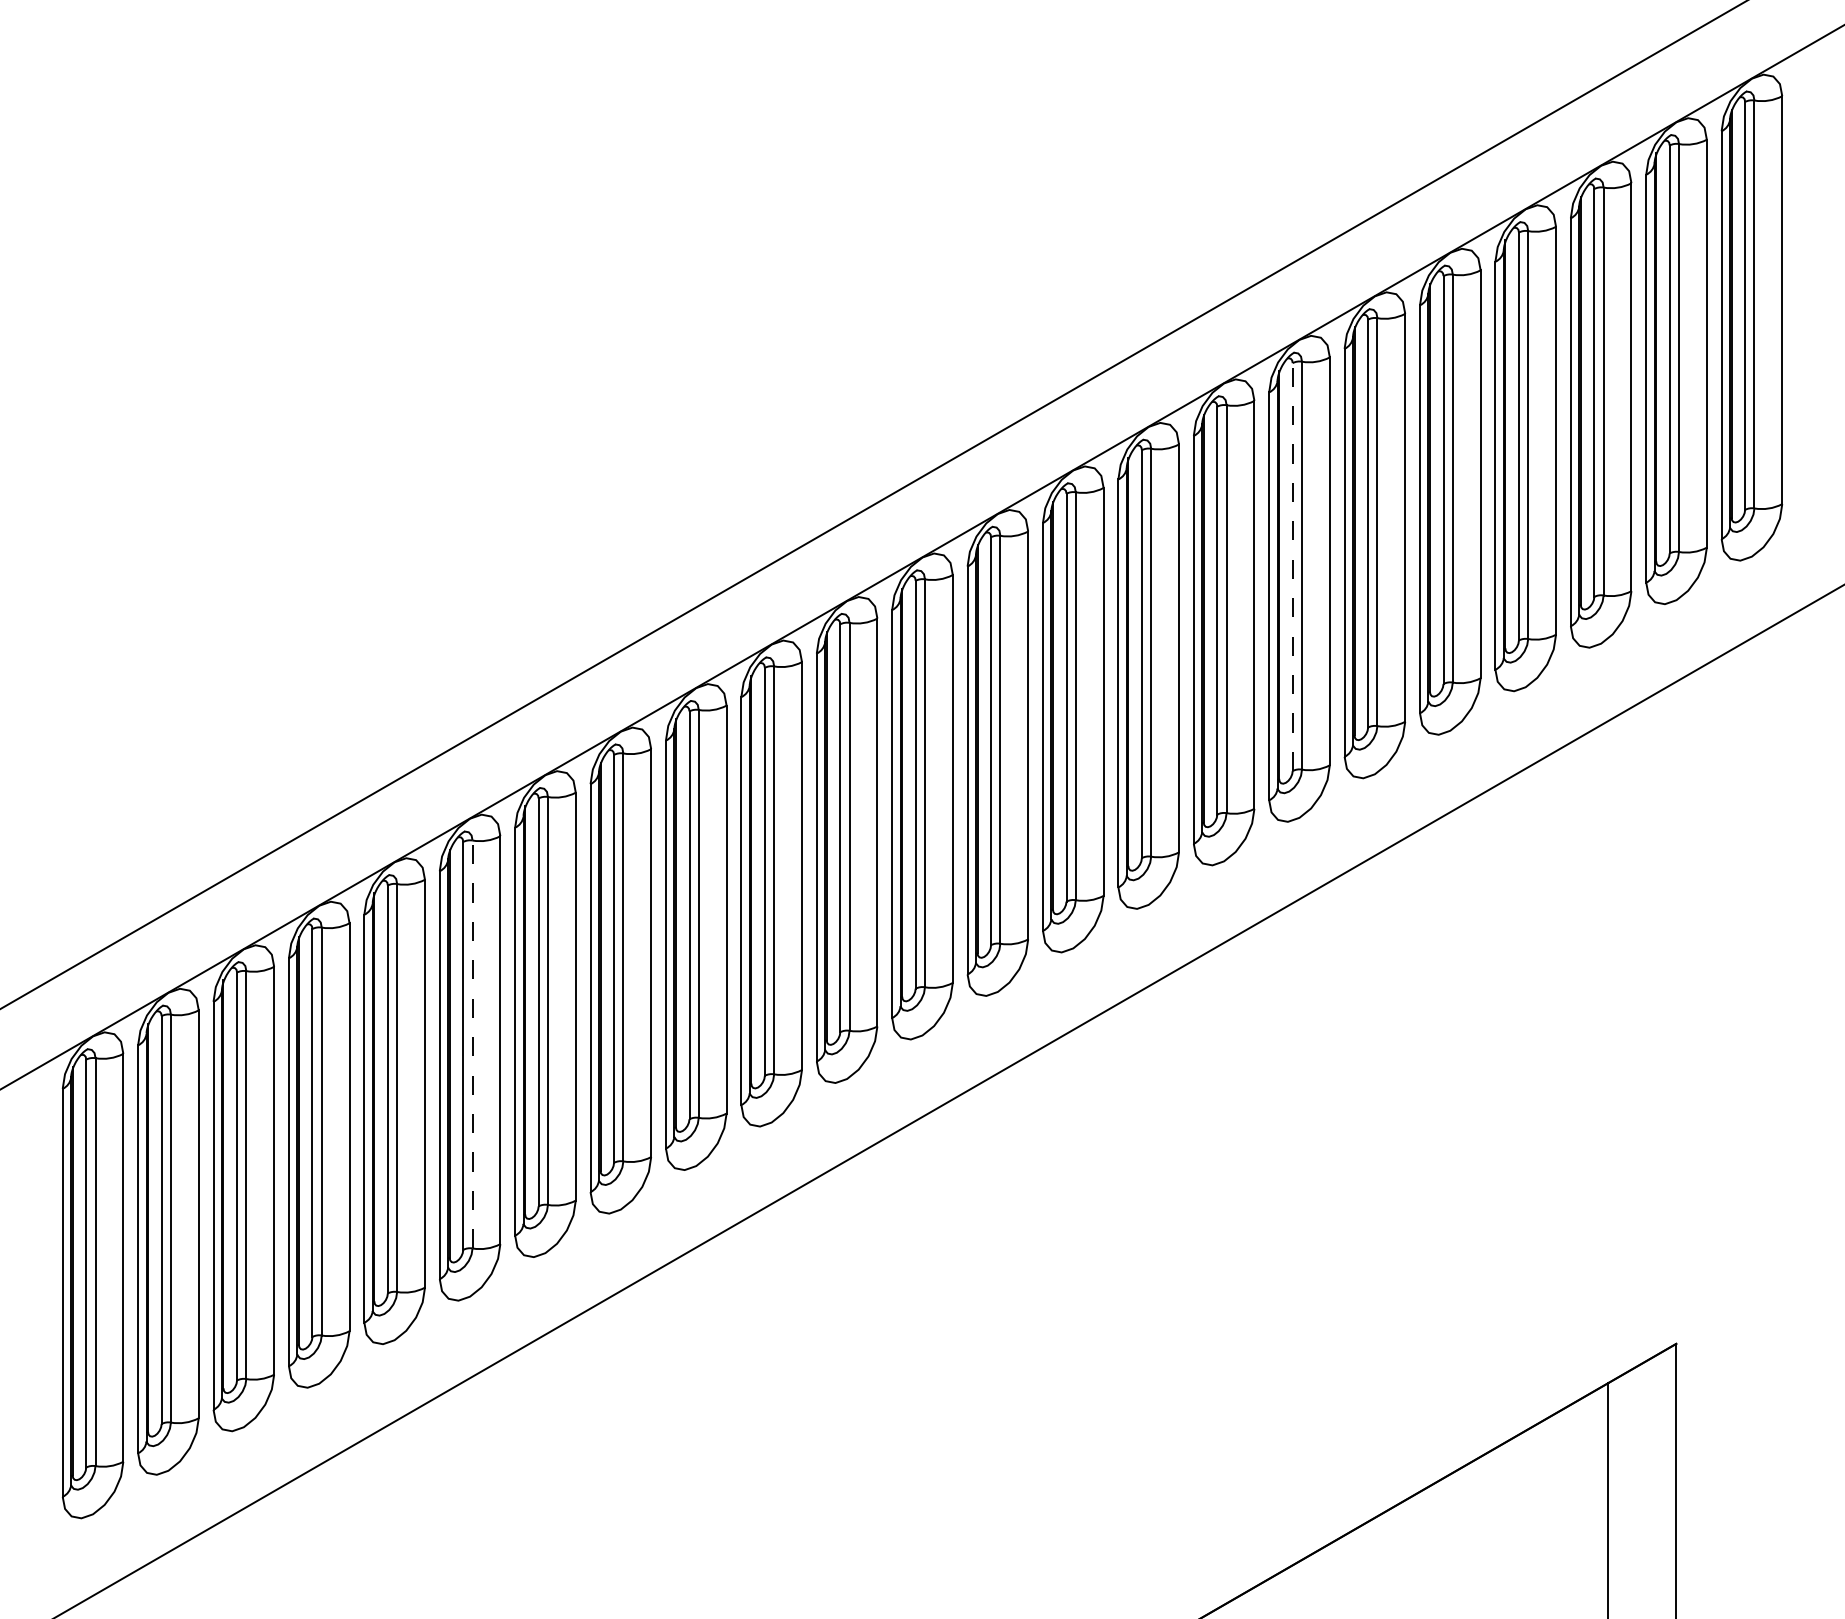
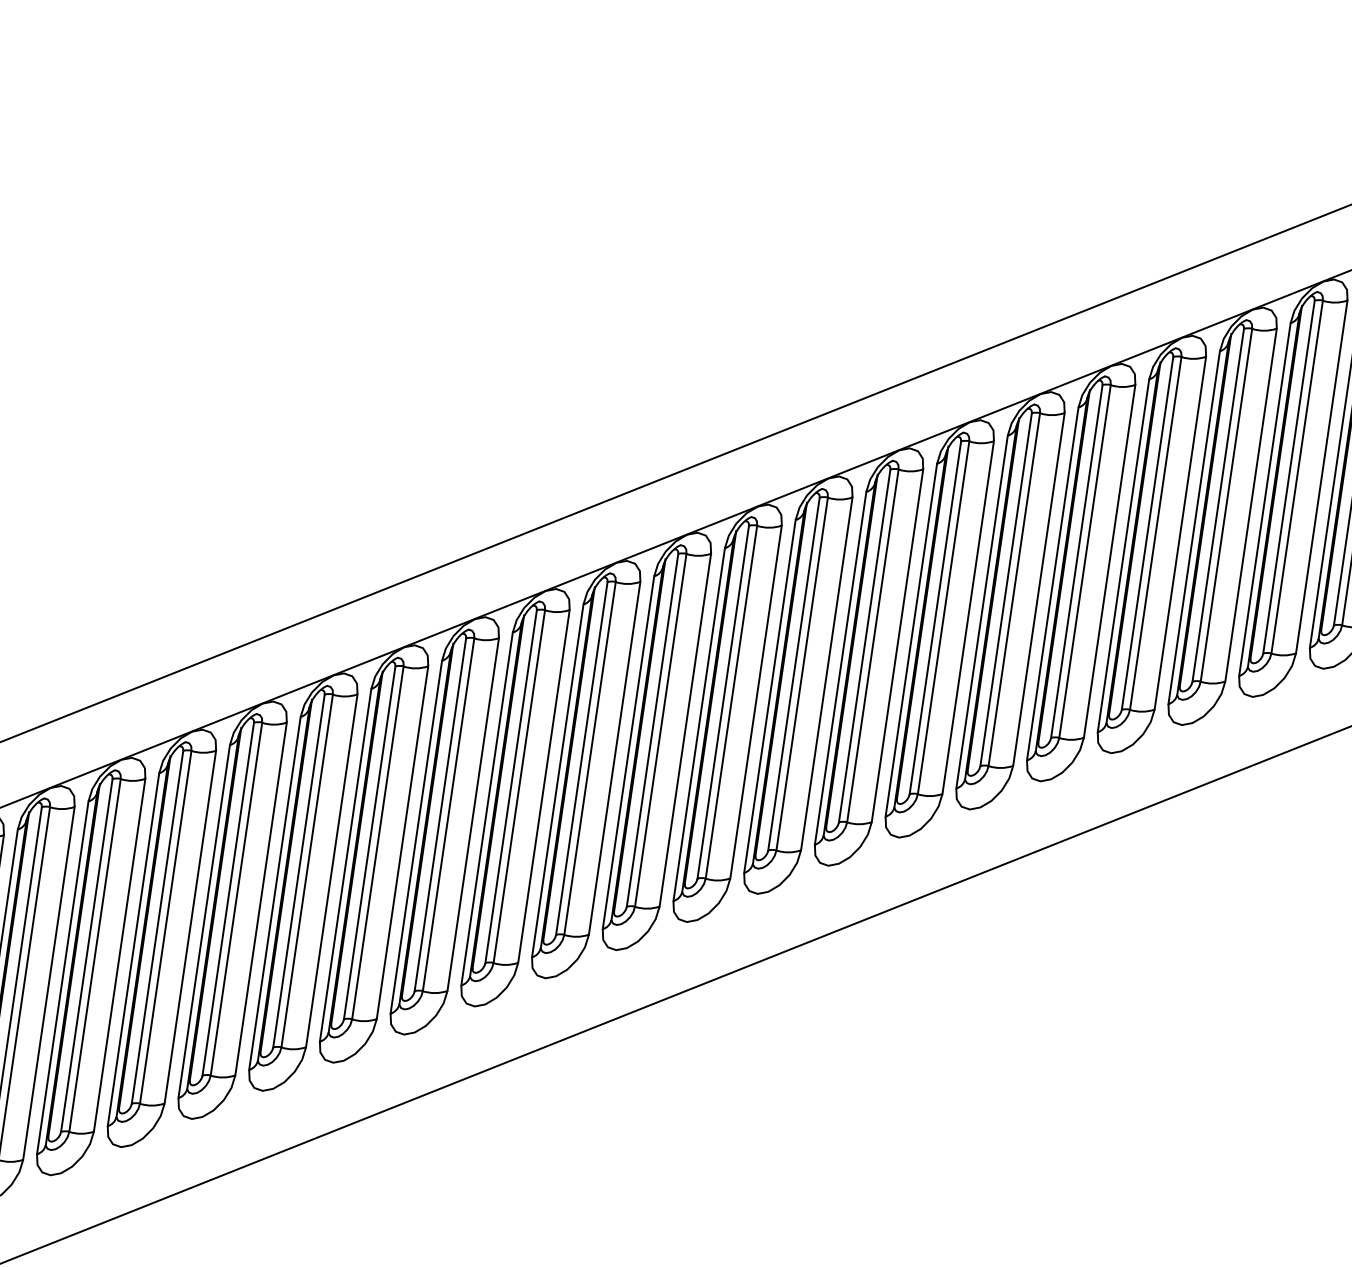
line: (1292, 567) -> (1076, 561), dashed -> solid
line: (472, 1044) -> (307, 871), dashed -> solid

